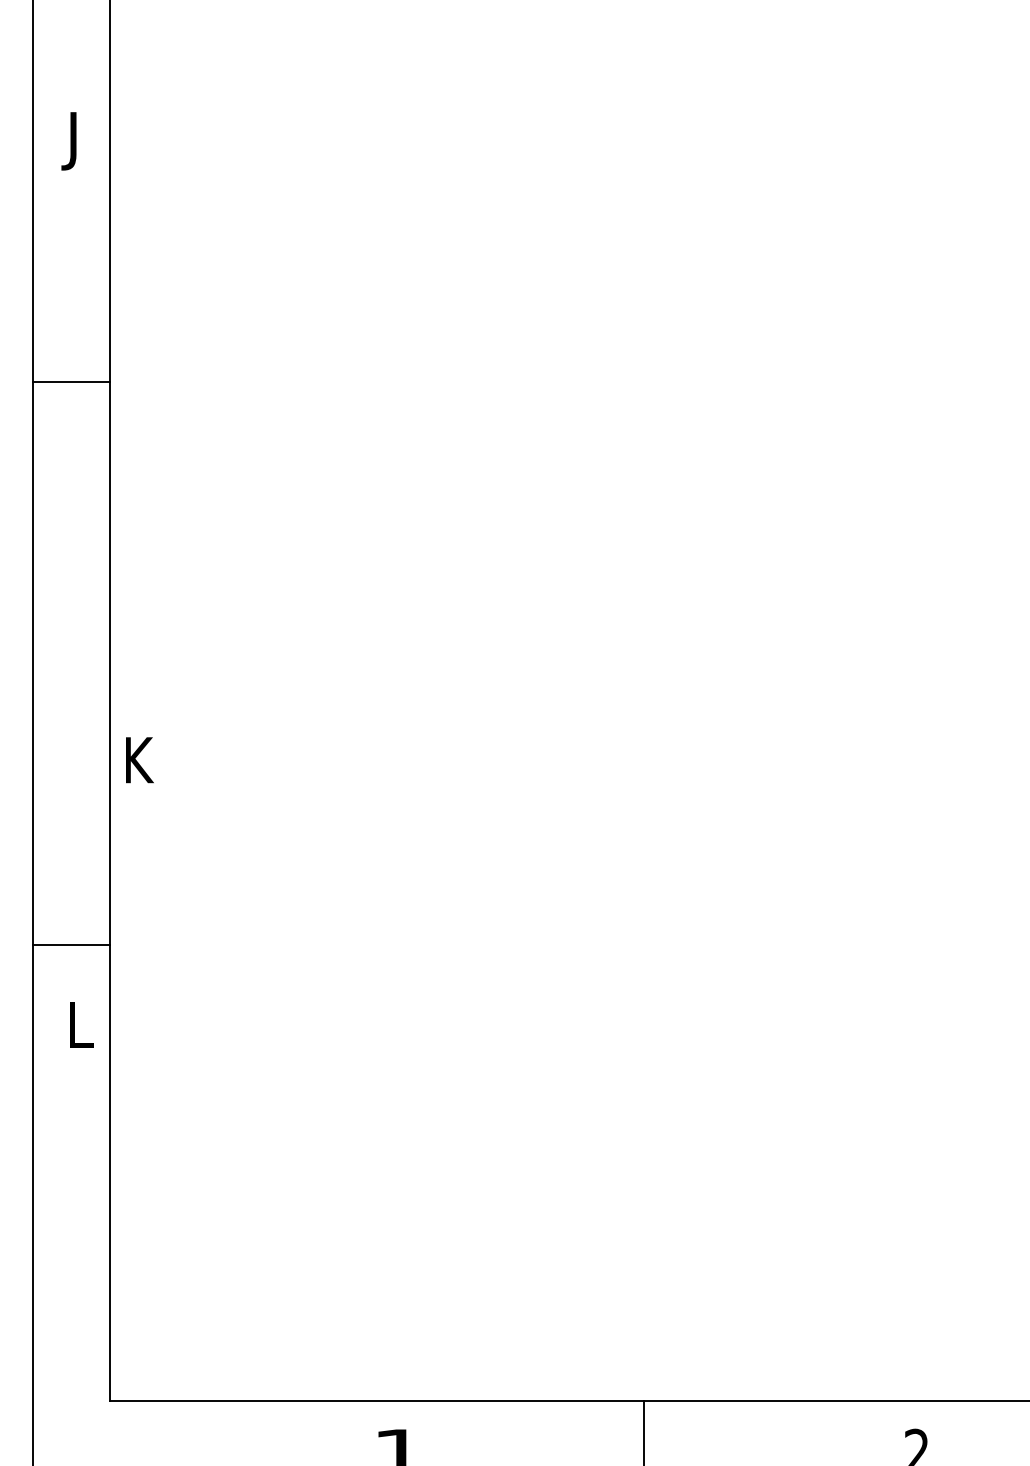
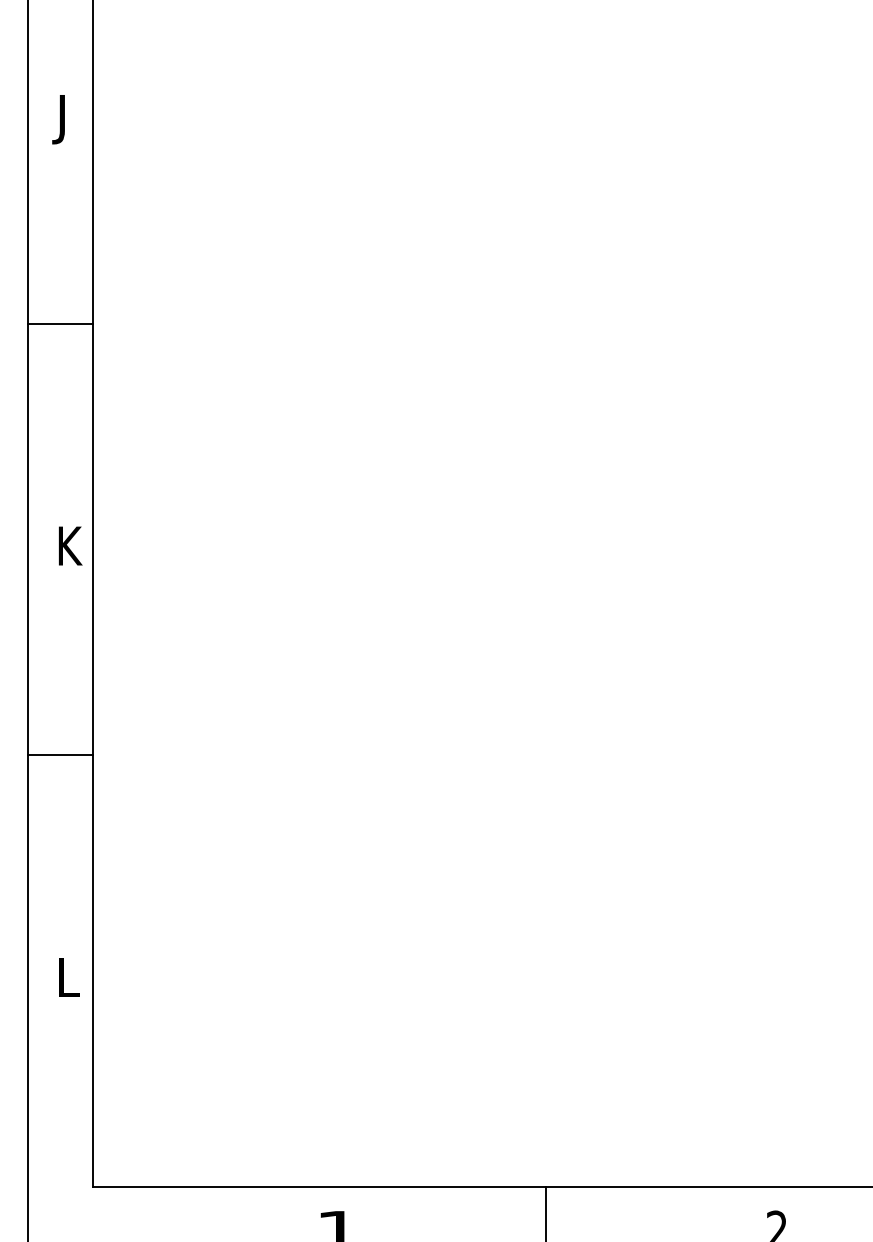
text: (139, 759) -> (70, 545), moved
line: (71, 944) -> (60, 755), moved
text: (81, 1025) -> (69, 977), moved

